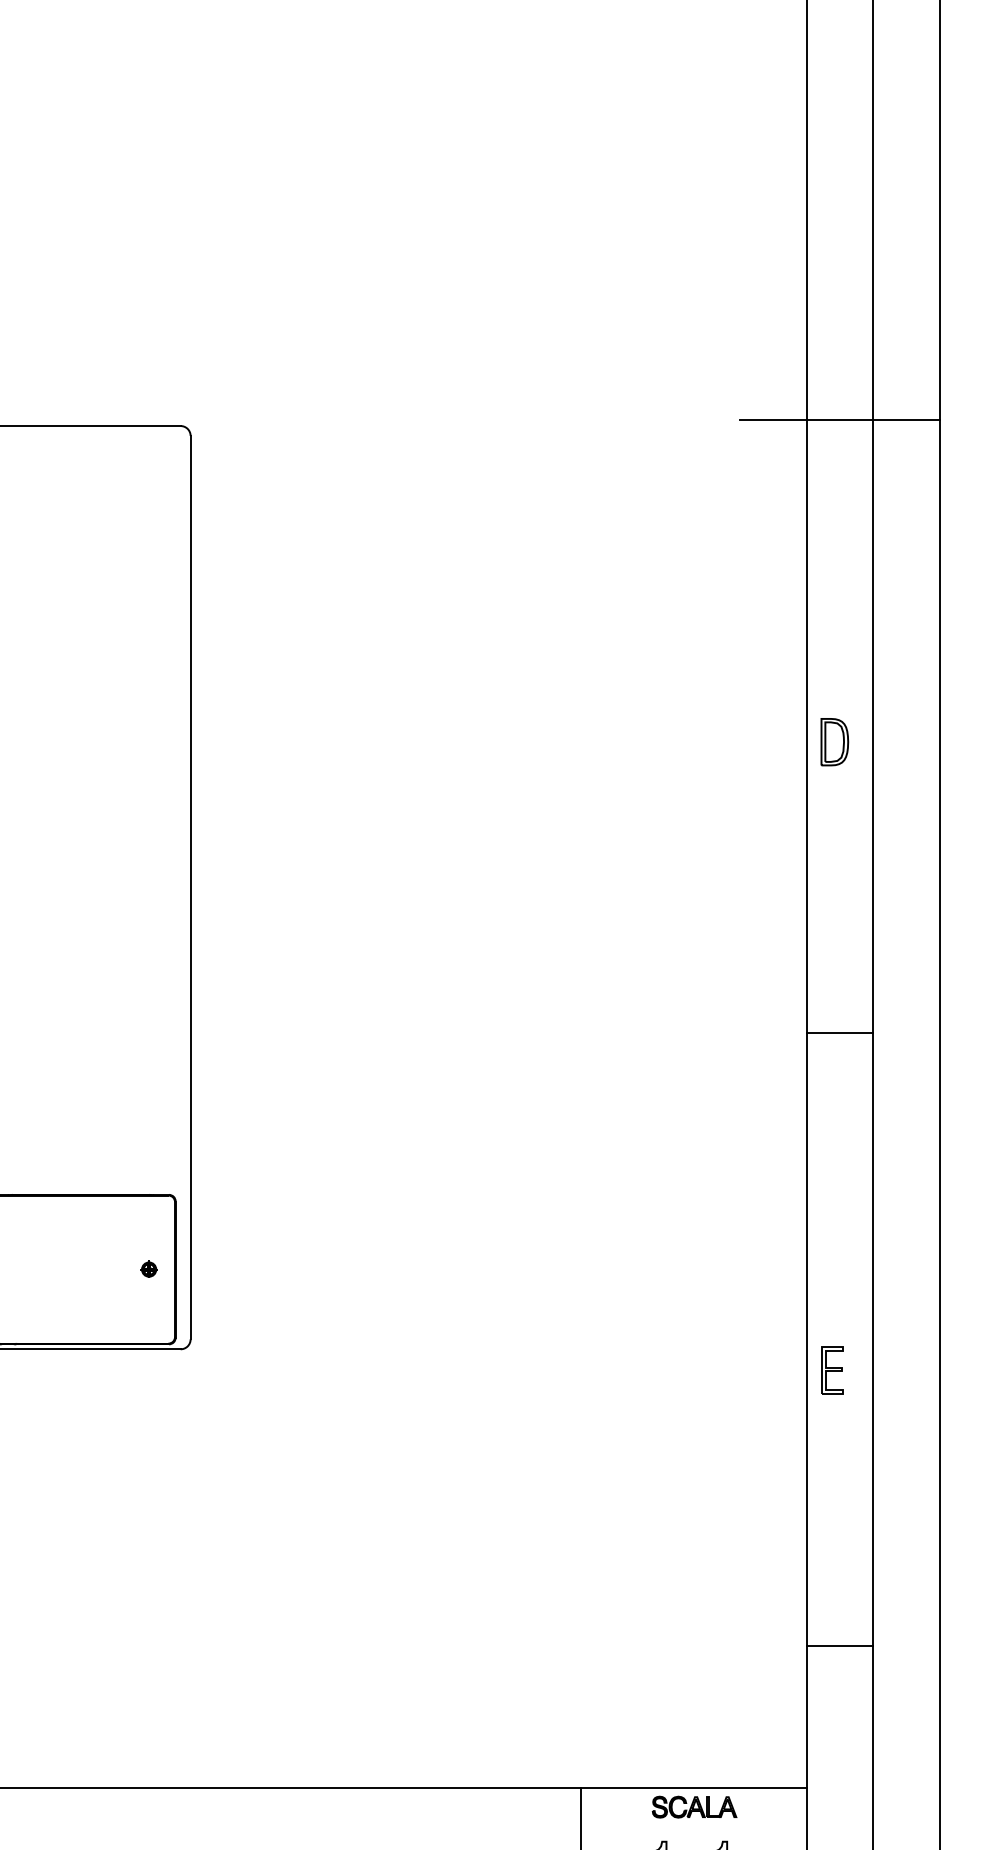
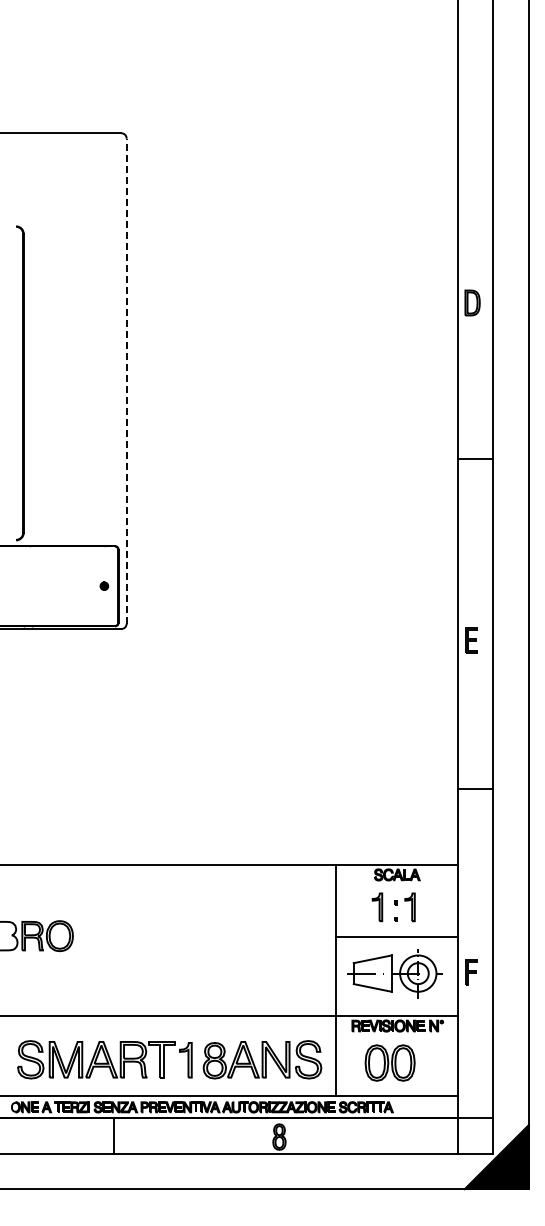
line: (838, 419) -> (474, 129), removed
line: (190, 888) -> (126, 381), solid -> dashed

